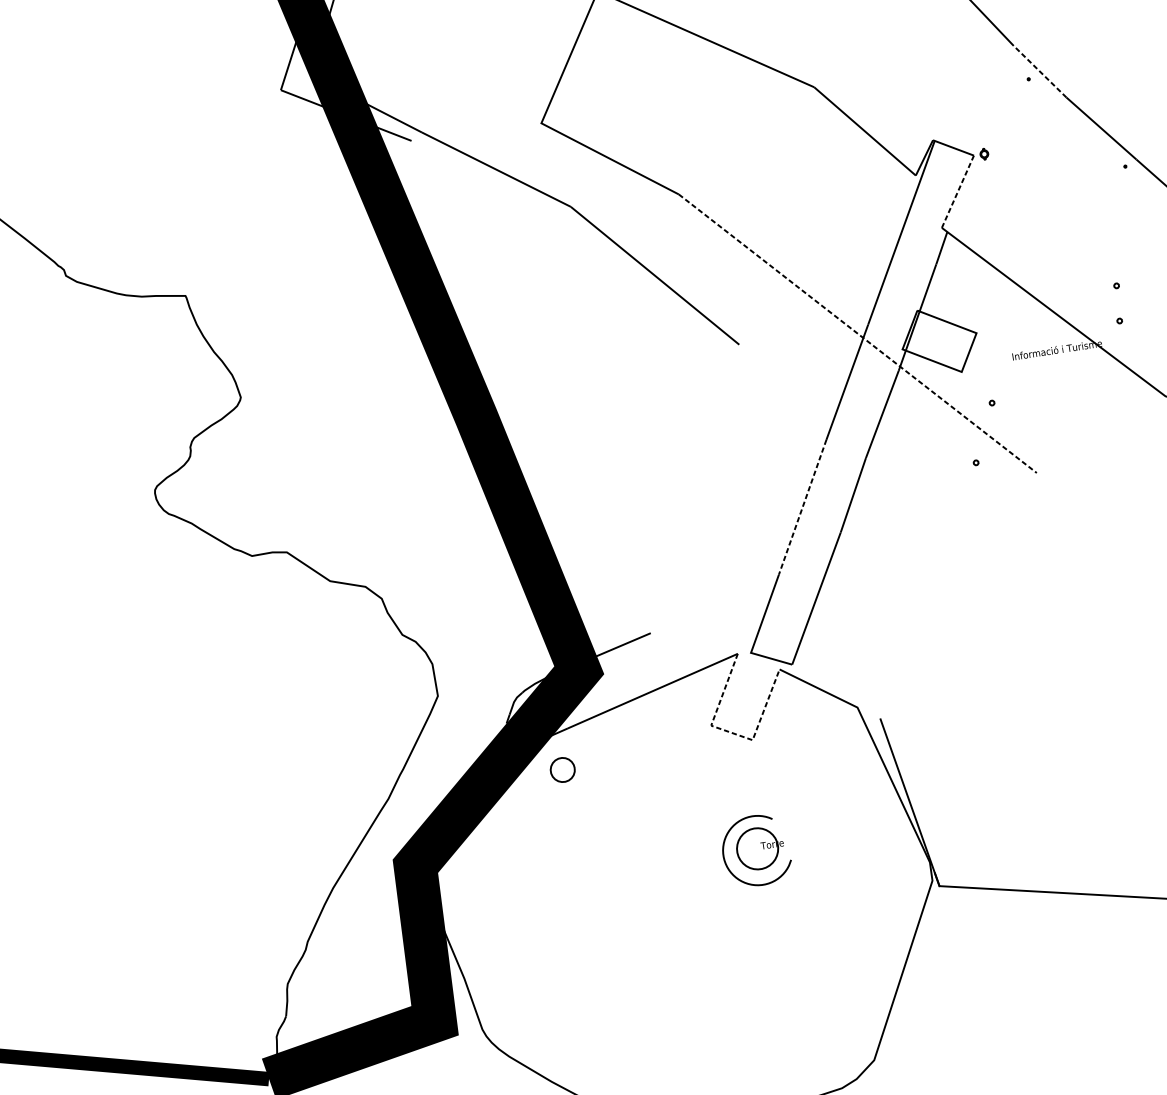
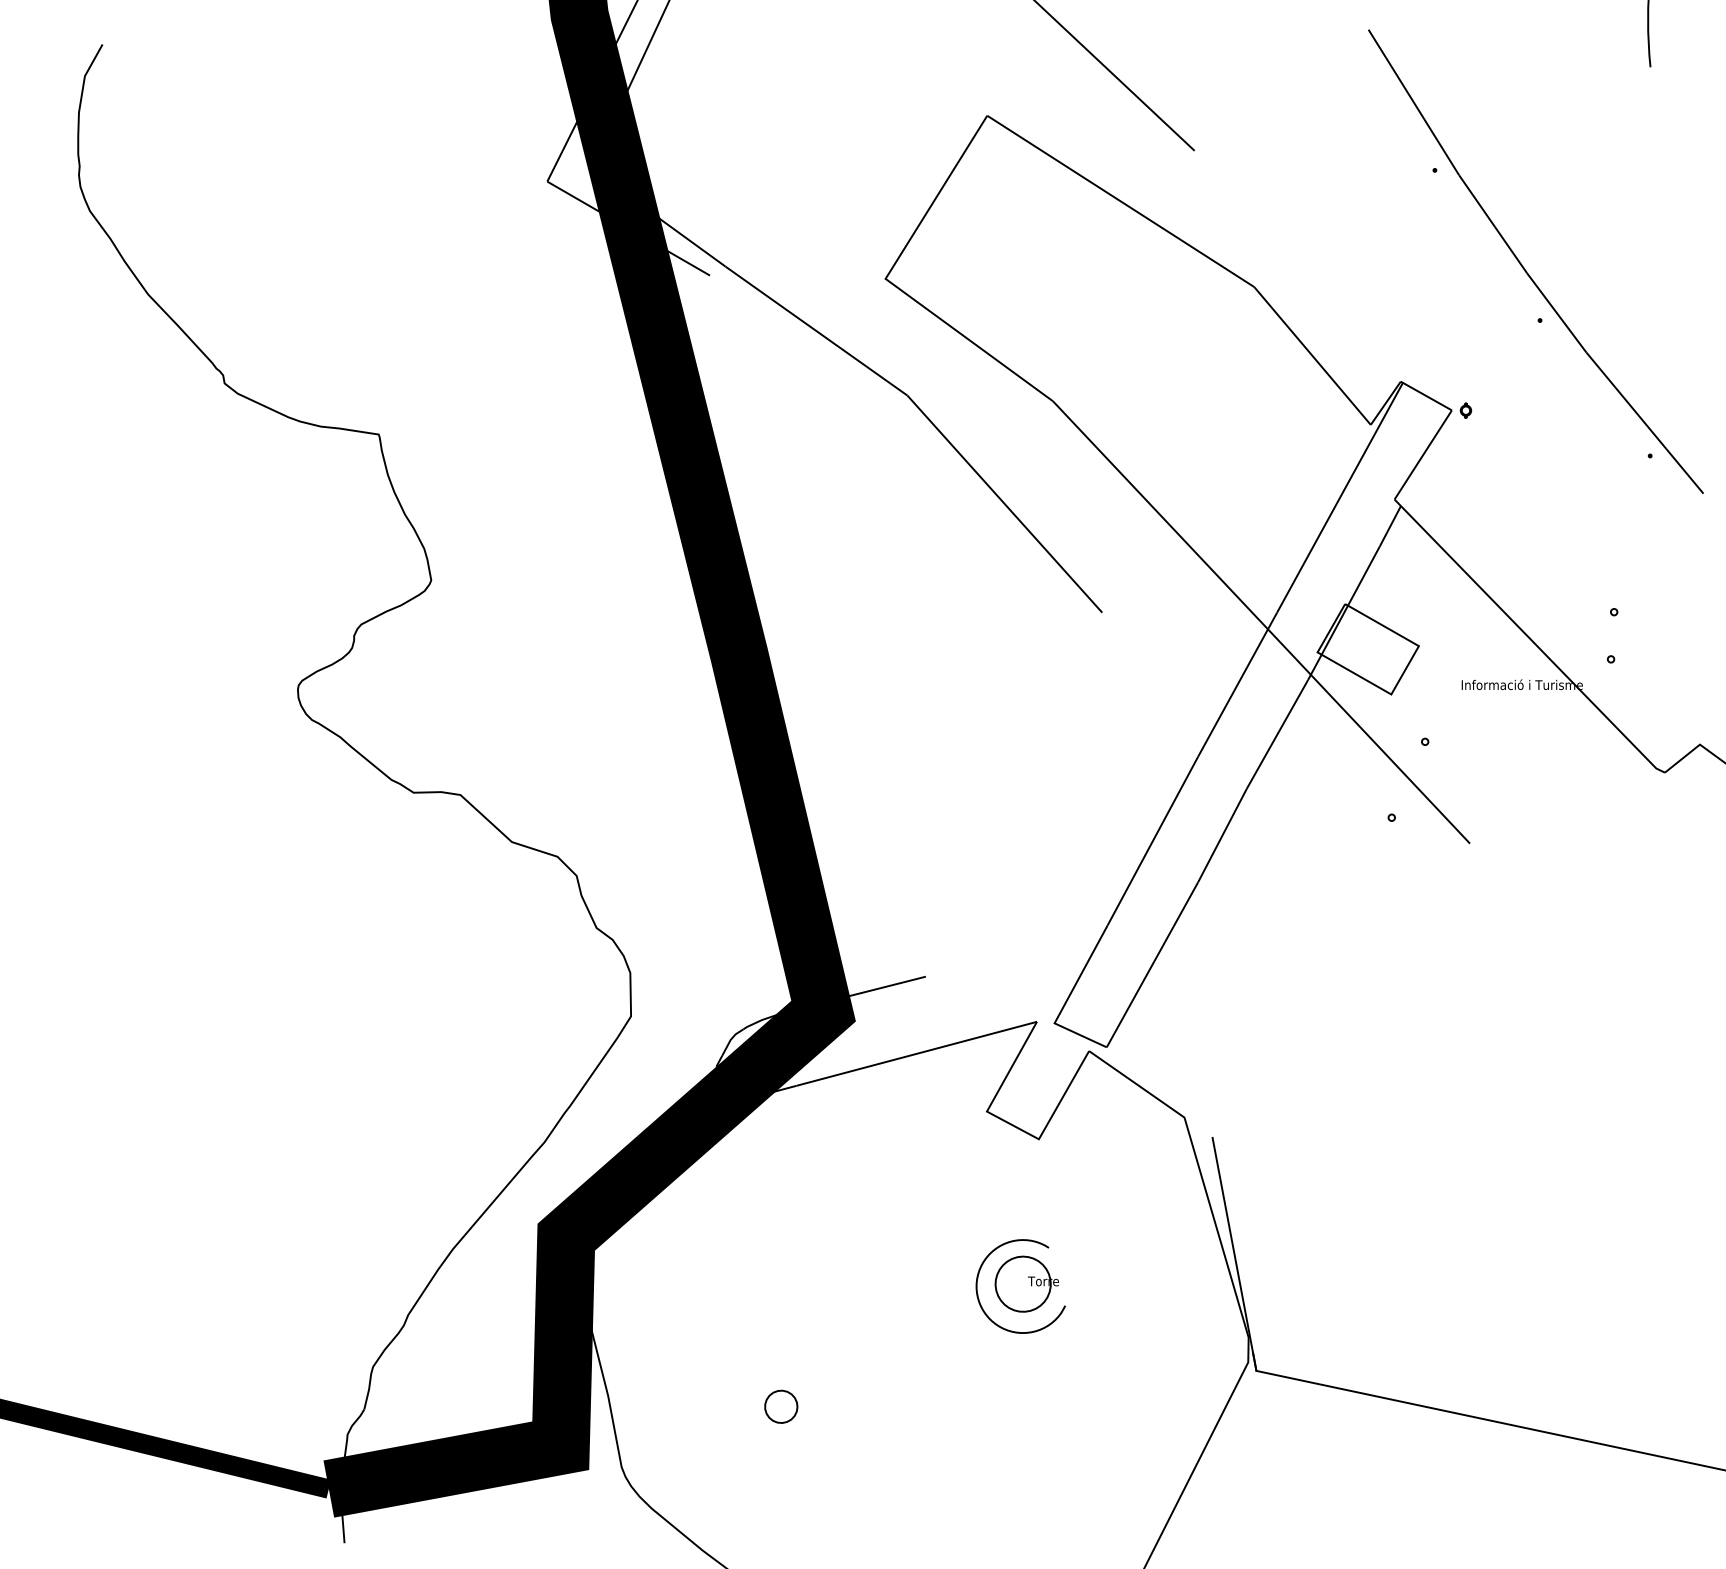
line: (1039, 71) -> (1556, 312), dashed -> solid
line: (958, 191) -> (1423, 454), dashed -> solid
line: (857, 333) -> (1261, 622), dashed -> solid
line: (802, 506) -> (1152, 840), dashed -> solid
line: (731, 733) -> (1012, 1125), dashed -> solid
part: (562, 769) -> (781, 1406), moved

